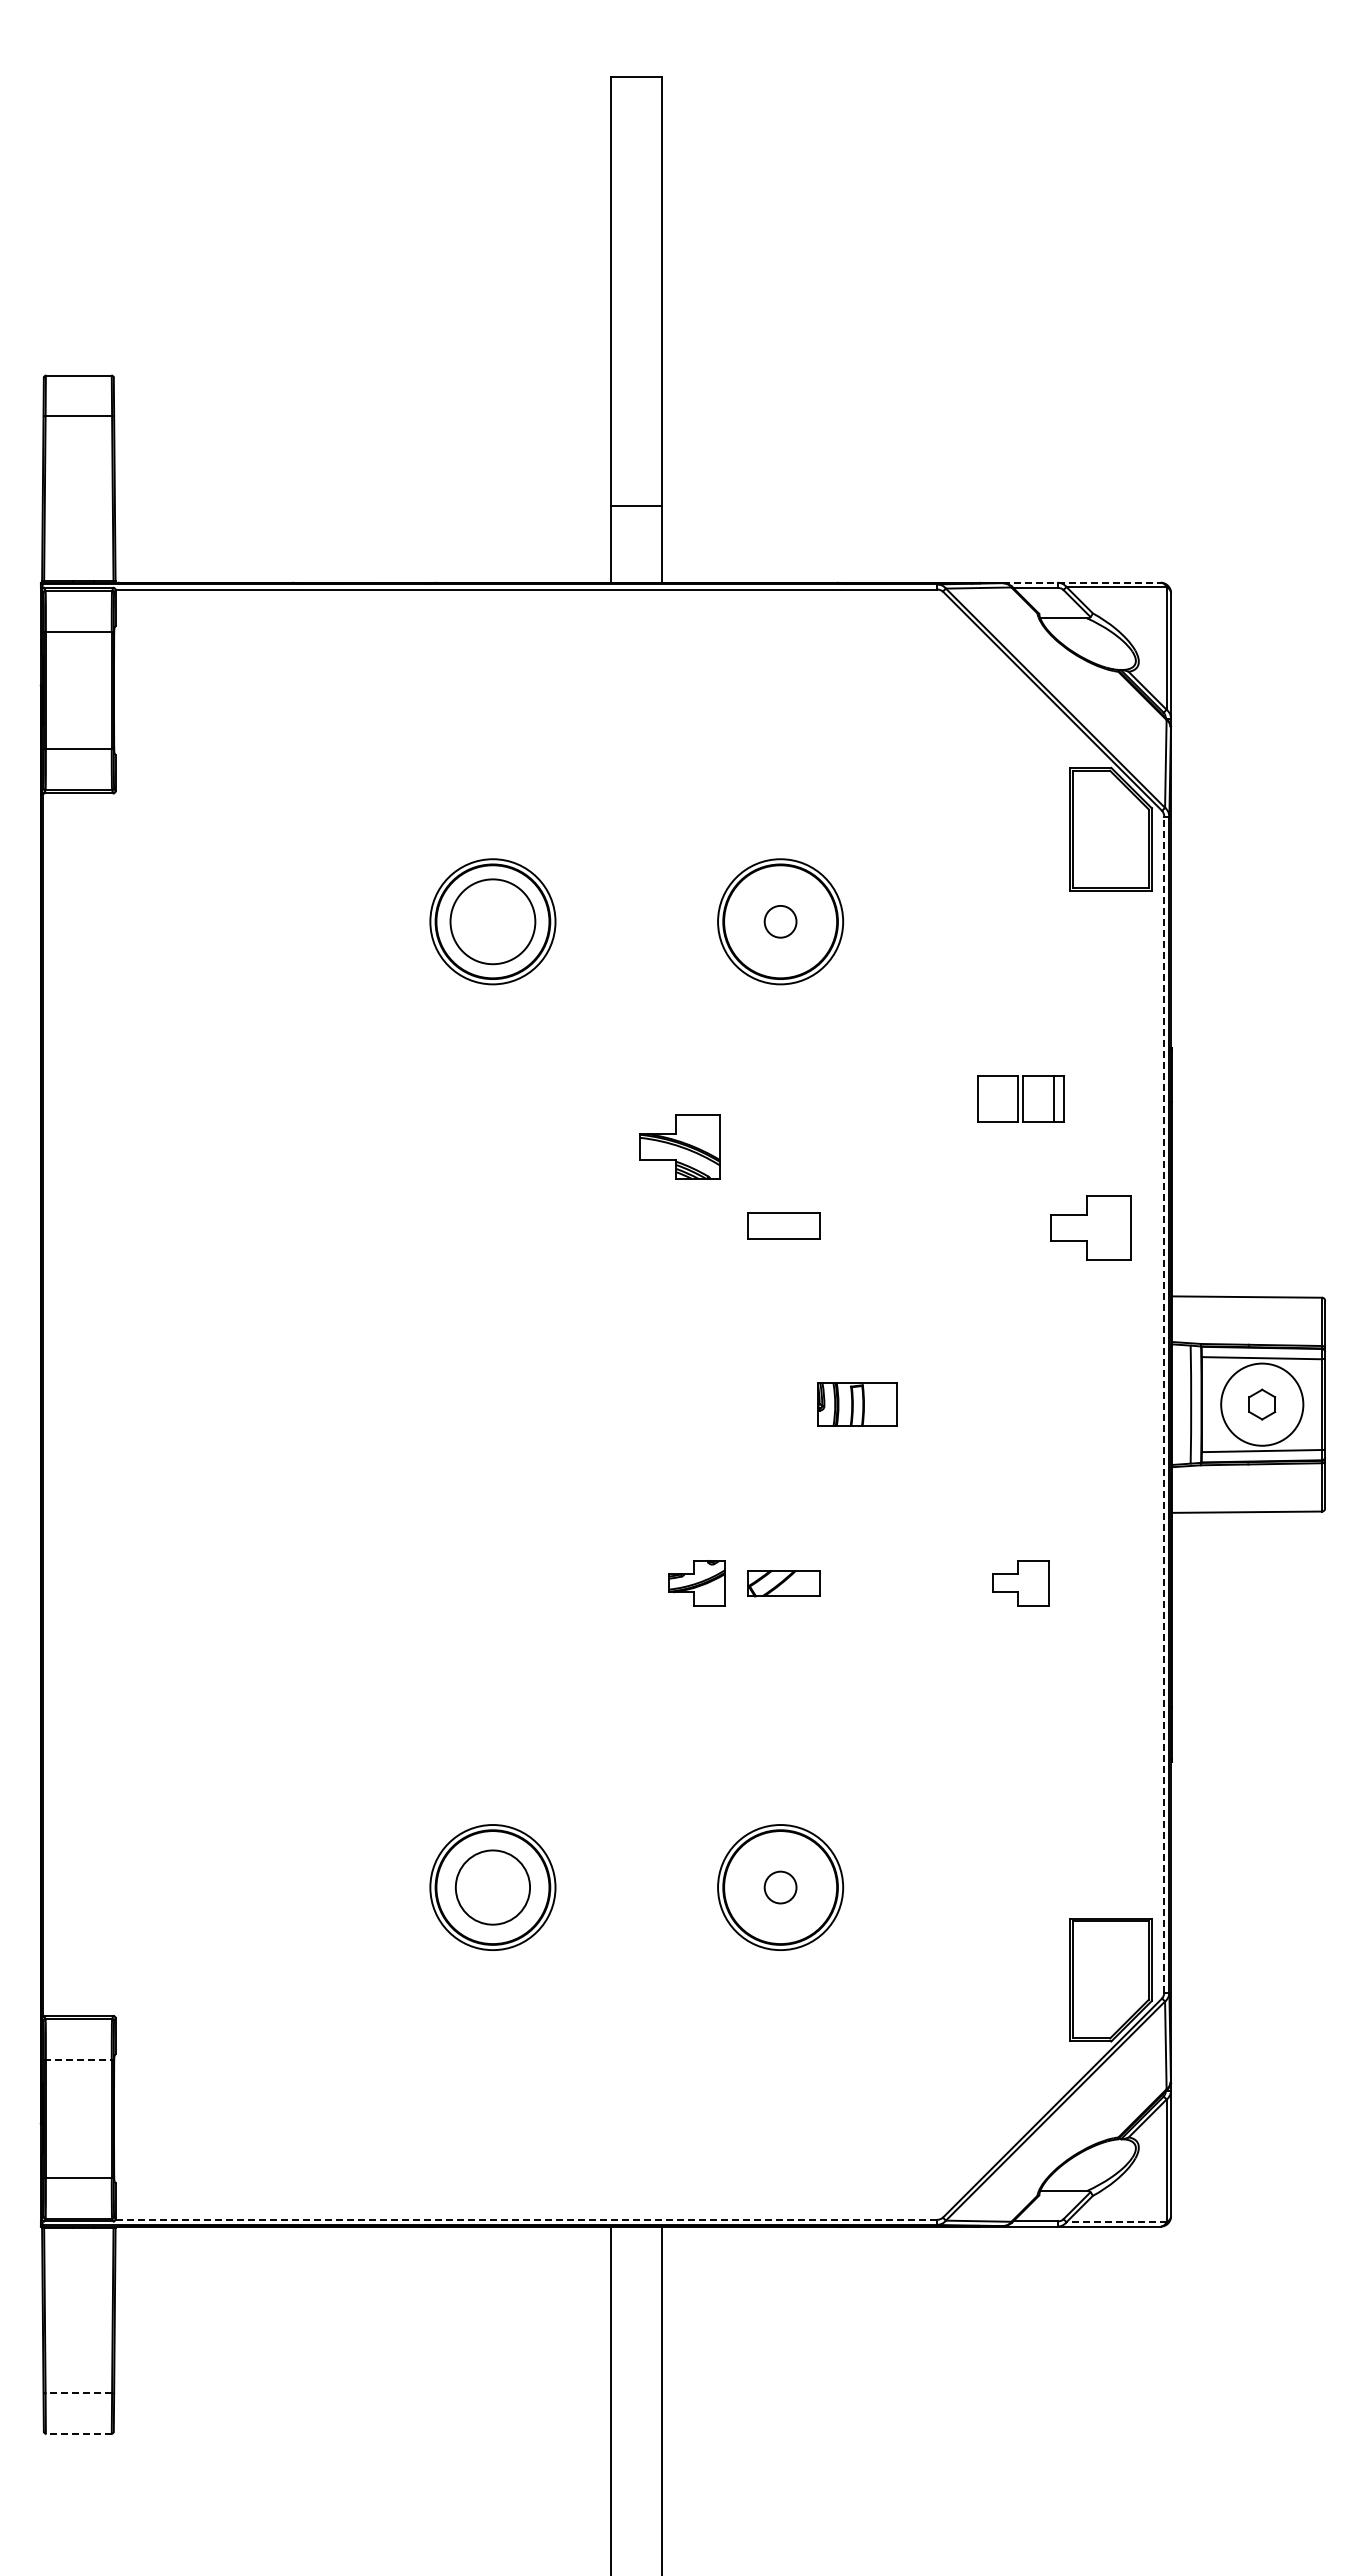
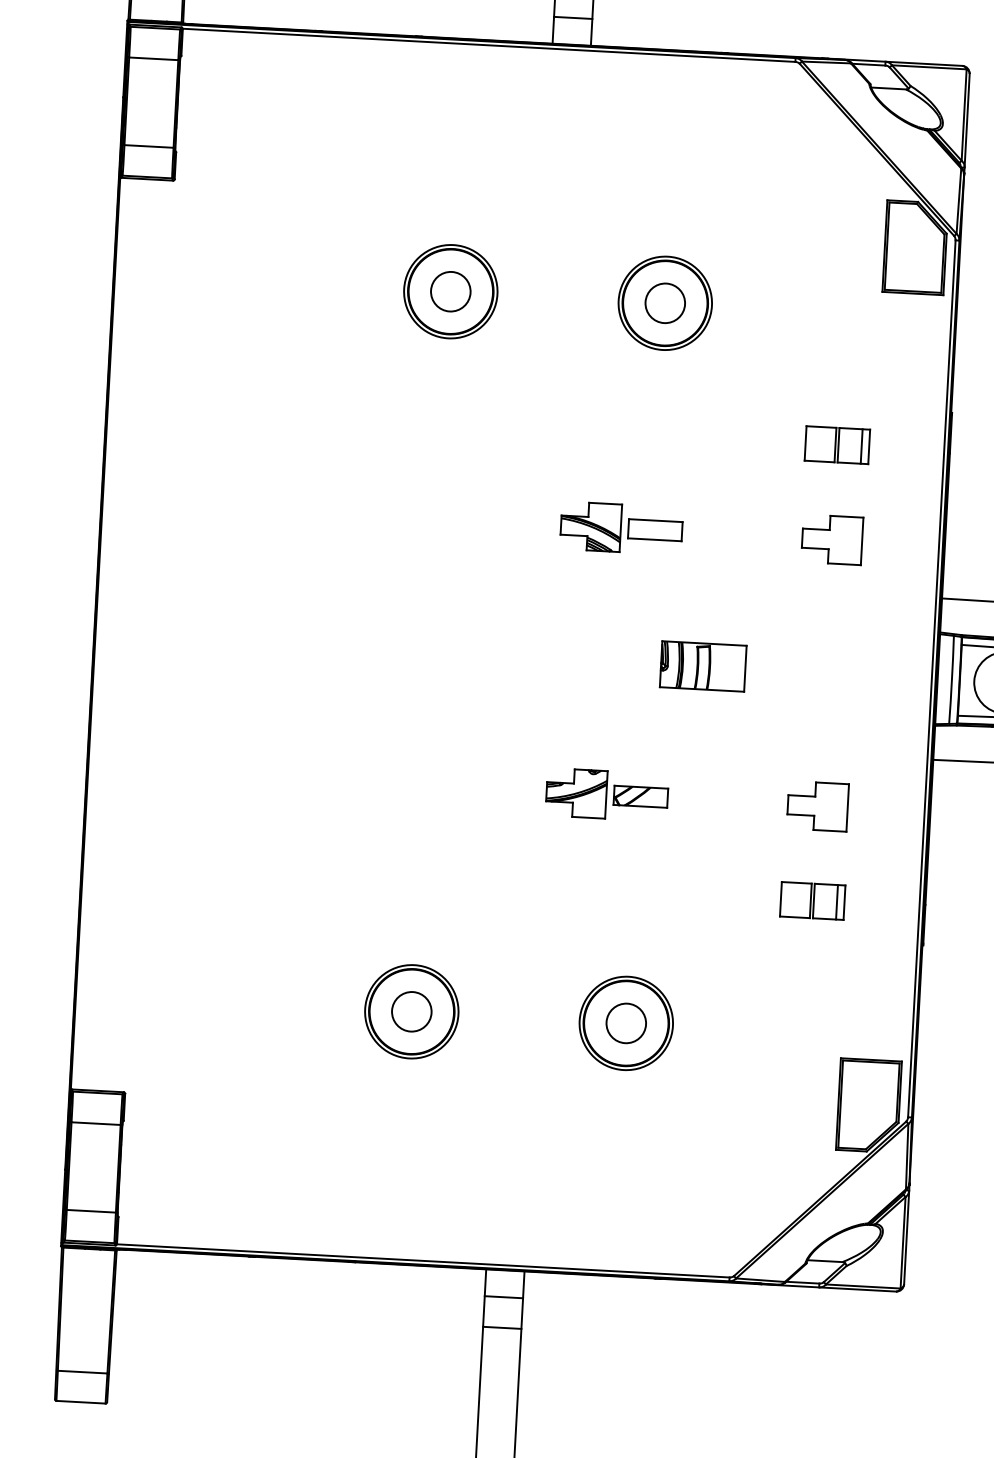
line: (636, 546) -> (573, 17), added
line: (1070, 582) -> (895, 62), dashed -> solid
circle: (492, 921) -> (450, 291), size x0.62
circle: (780, 921) -> (665, 303), size x1.67
part: (679, 1146) -> (590, 526), moved
part: (1090, 1227) -> (831, 539), moved
part: (857, 1404) -> (703, 666), size x1.43
line: (1164, 1404) -> (932, 678), dashed -> solid
part: (696, 1582) -> (575, 792), size x1.43
part: (1020, 1583) -> (817, 806), size x1.43
part: (1020, 1709) -> (812, 900), added
circle: (492, 1887) -> (411, 1011), size x0.71
circle: (780, 1887) -> (626, 1023), size x1.67
line: (78, 2059) -> (95, 1123), dashed -> solid
line: (526, 2219) -> (423, 1260), dashed -> solid
line: (1116, 2222) -> (863, 1286), dashed -> solid
line: (636, 2262) -> (503, 1297), added
line: (636, 2303) -> (502, 1327), added
line: (78, 2393) -> (82, 1372), dashed -> solid
line: (78, 2433) -> (80, 1402), dashed -> solid

